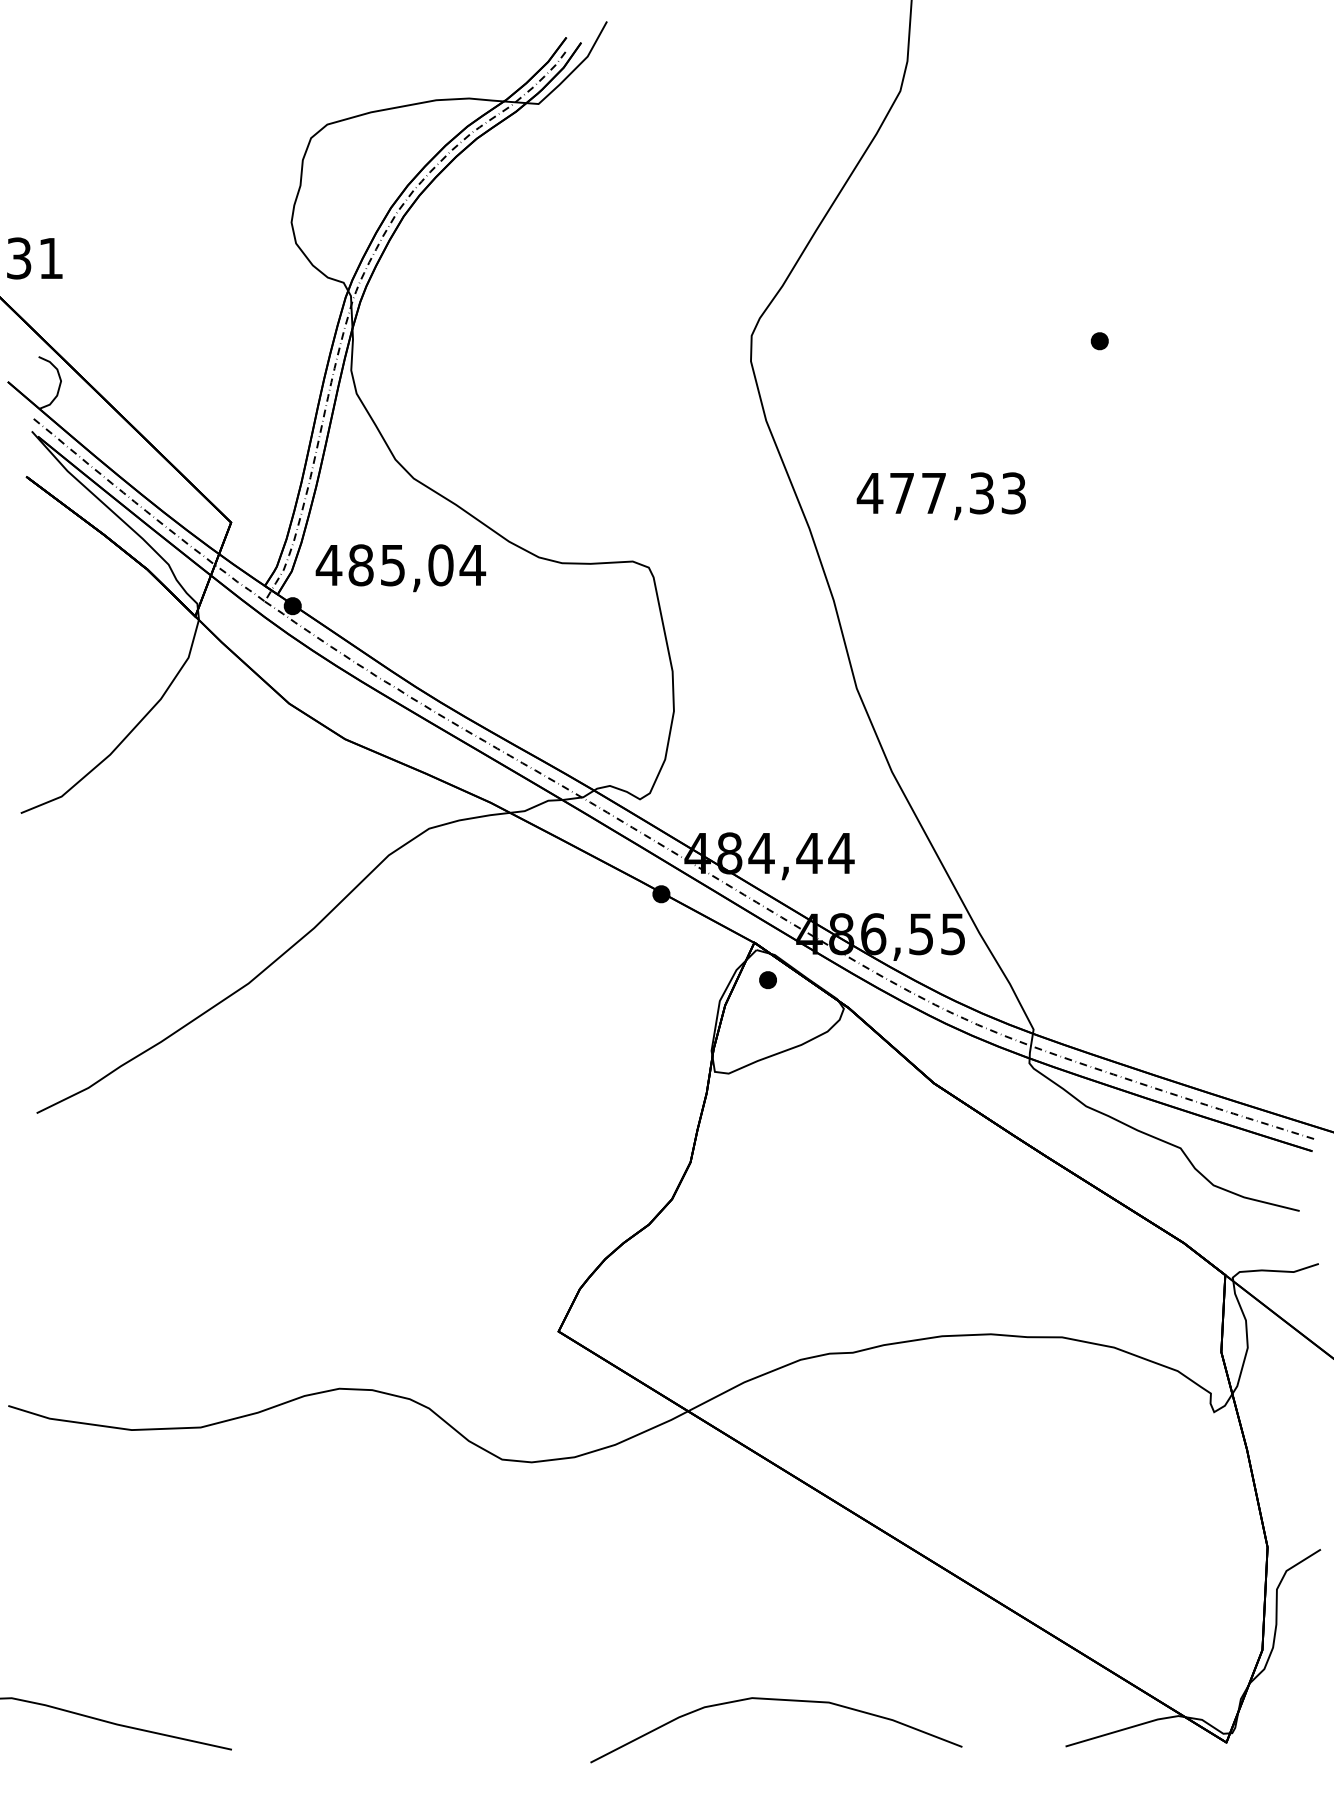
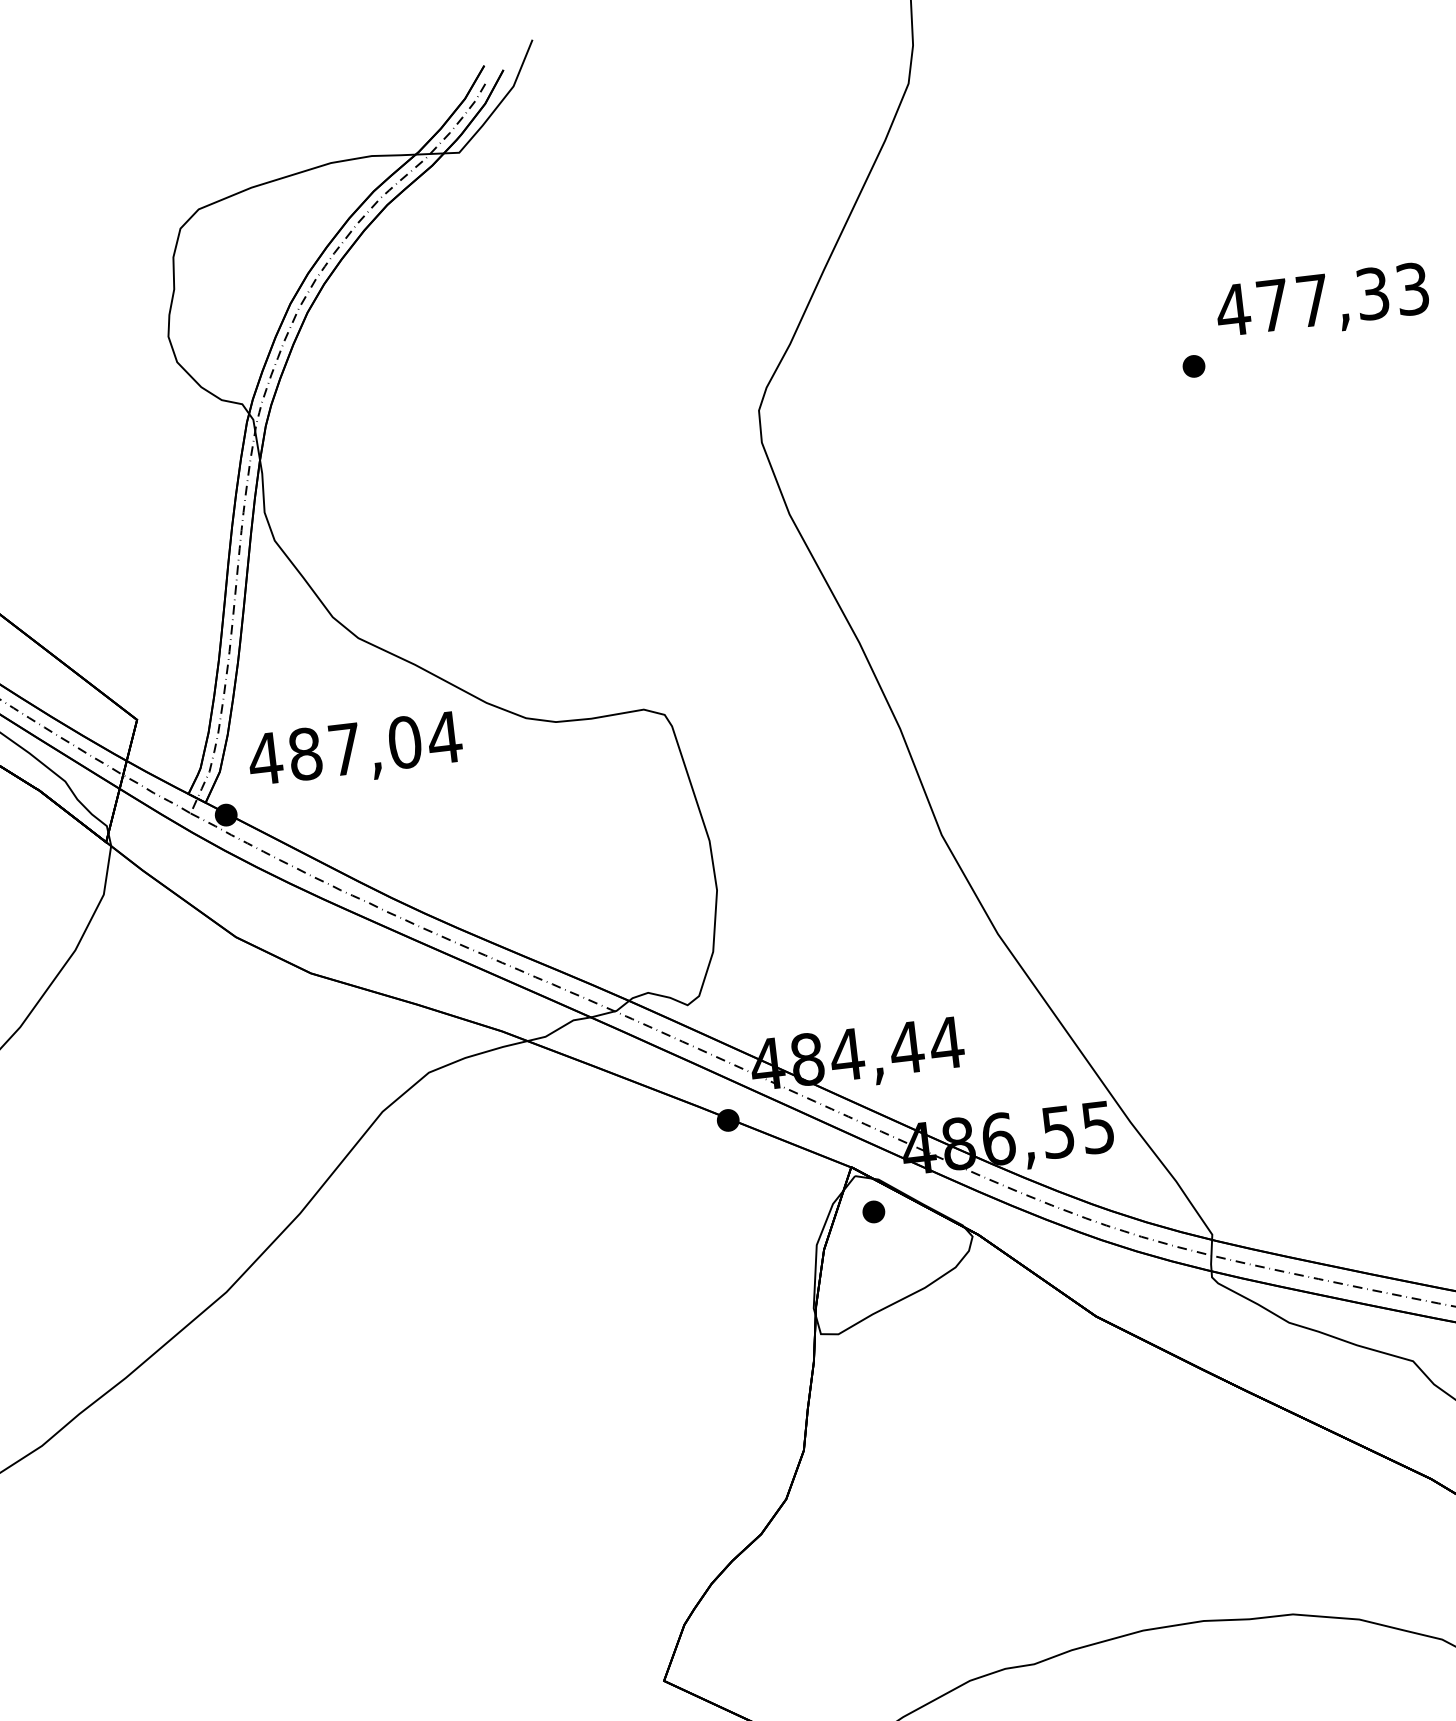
text: (940, 496) -> (1321, 303), moved
text: (392, 565) -> (344, 749), 485,04 -> 487,04

